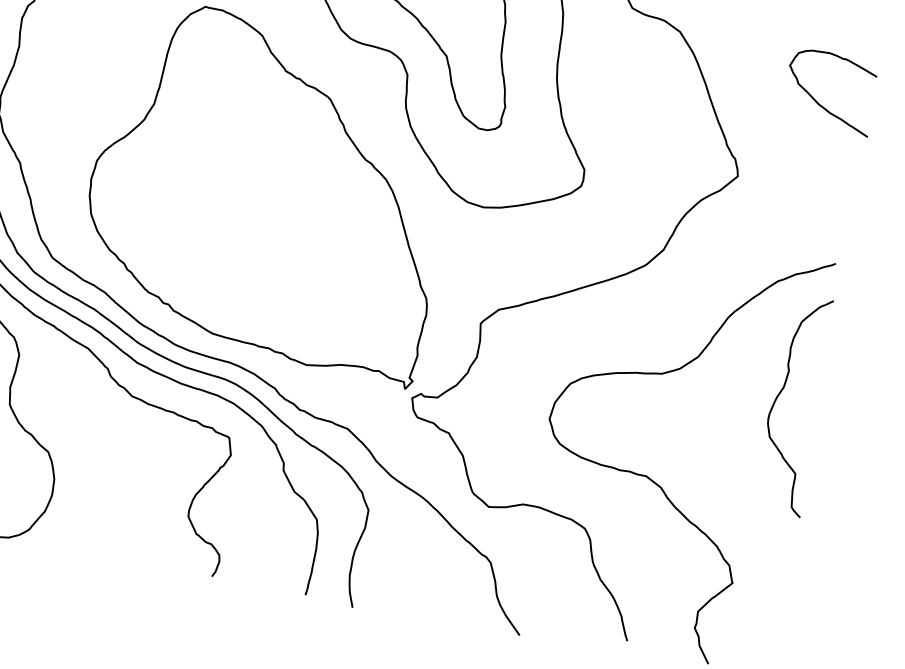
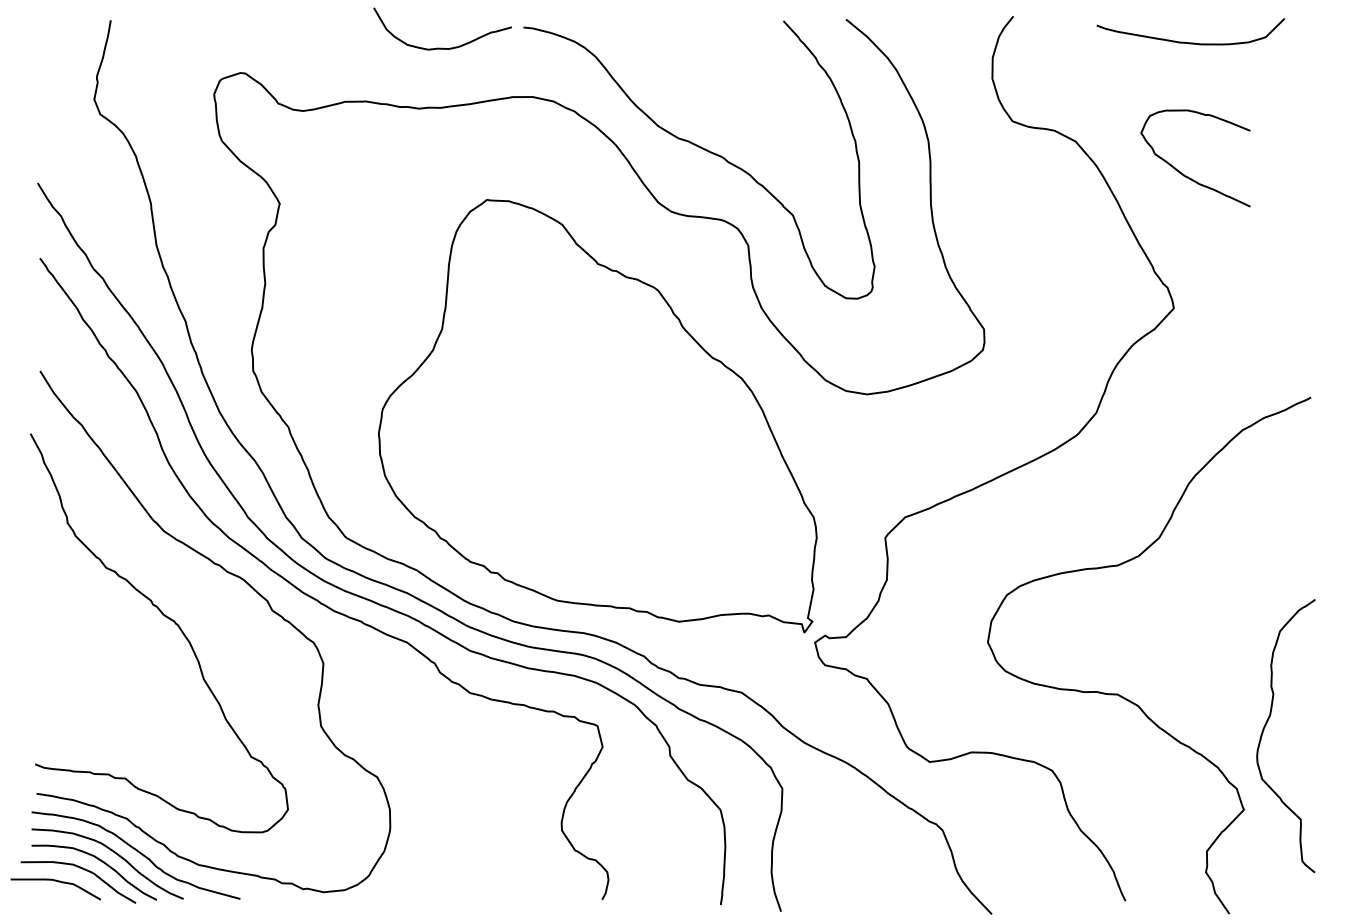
curve: (818, 102) -> (1183, 173), moved
curve: (777, 398) -> (1264, 730), moved

